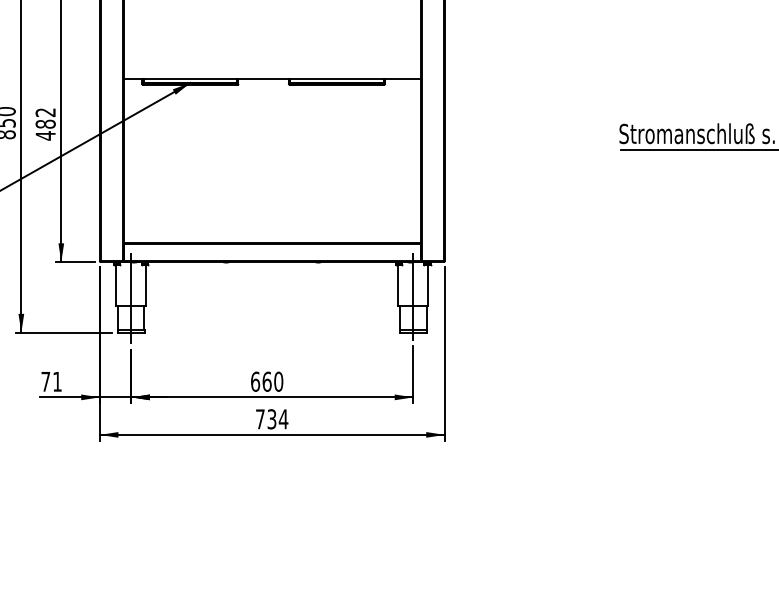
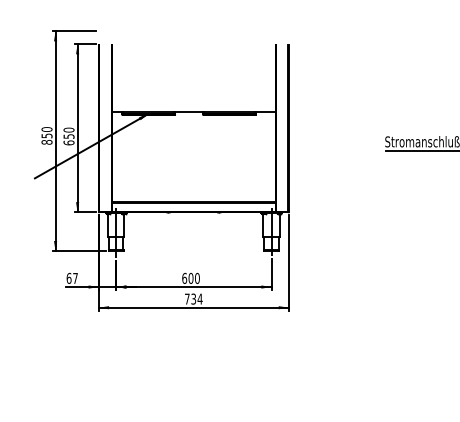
text: (44, 124) -> (68, 136), 482 -> 650
text: (50, 380) -> (71, 277), 71 -> 67
text: (266, 381) -> (190, 278), 660 -> 600

